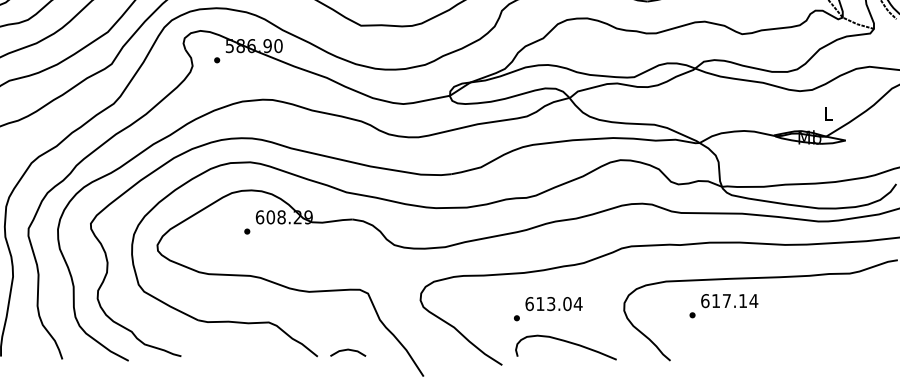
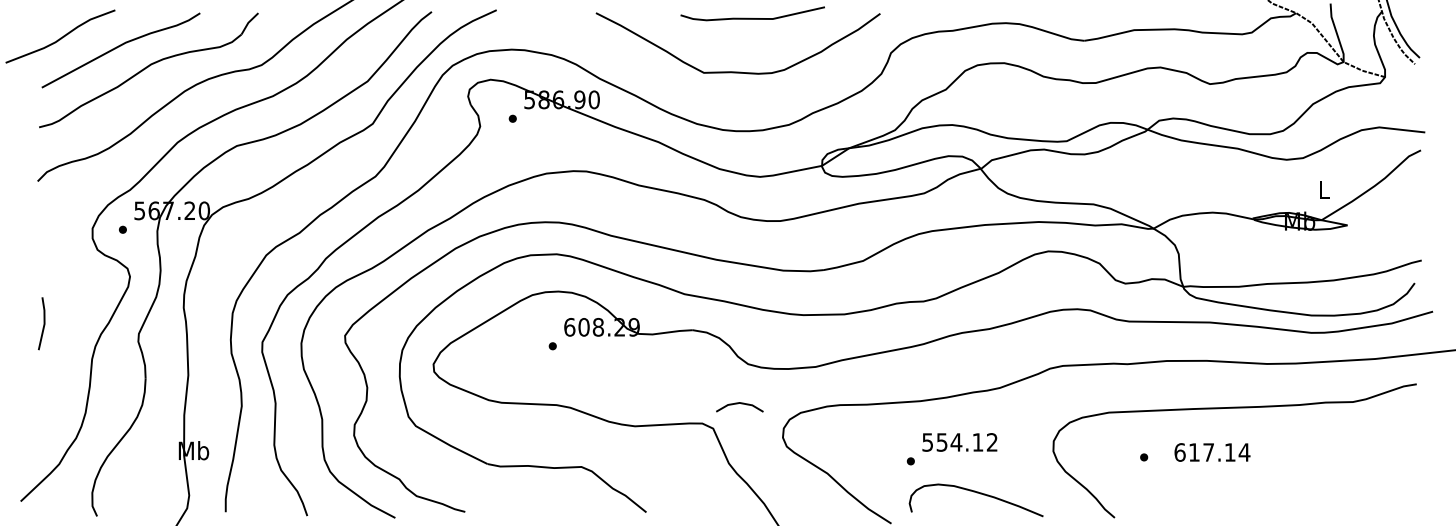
text: (729, 301) -> (1212, 452), moved
text: (554, 304) -> (960, 442), 613.04 -> 554.12
line: (347, 350) -> (738, 404), moved

